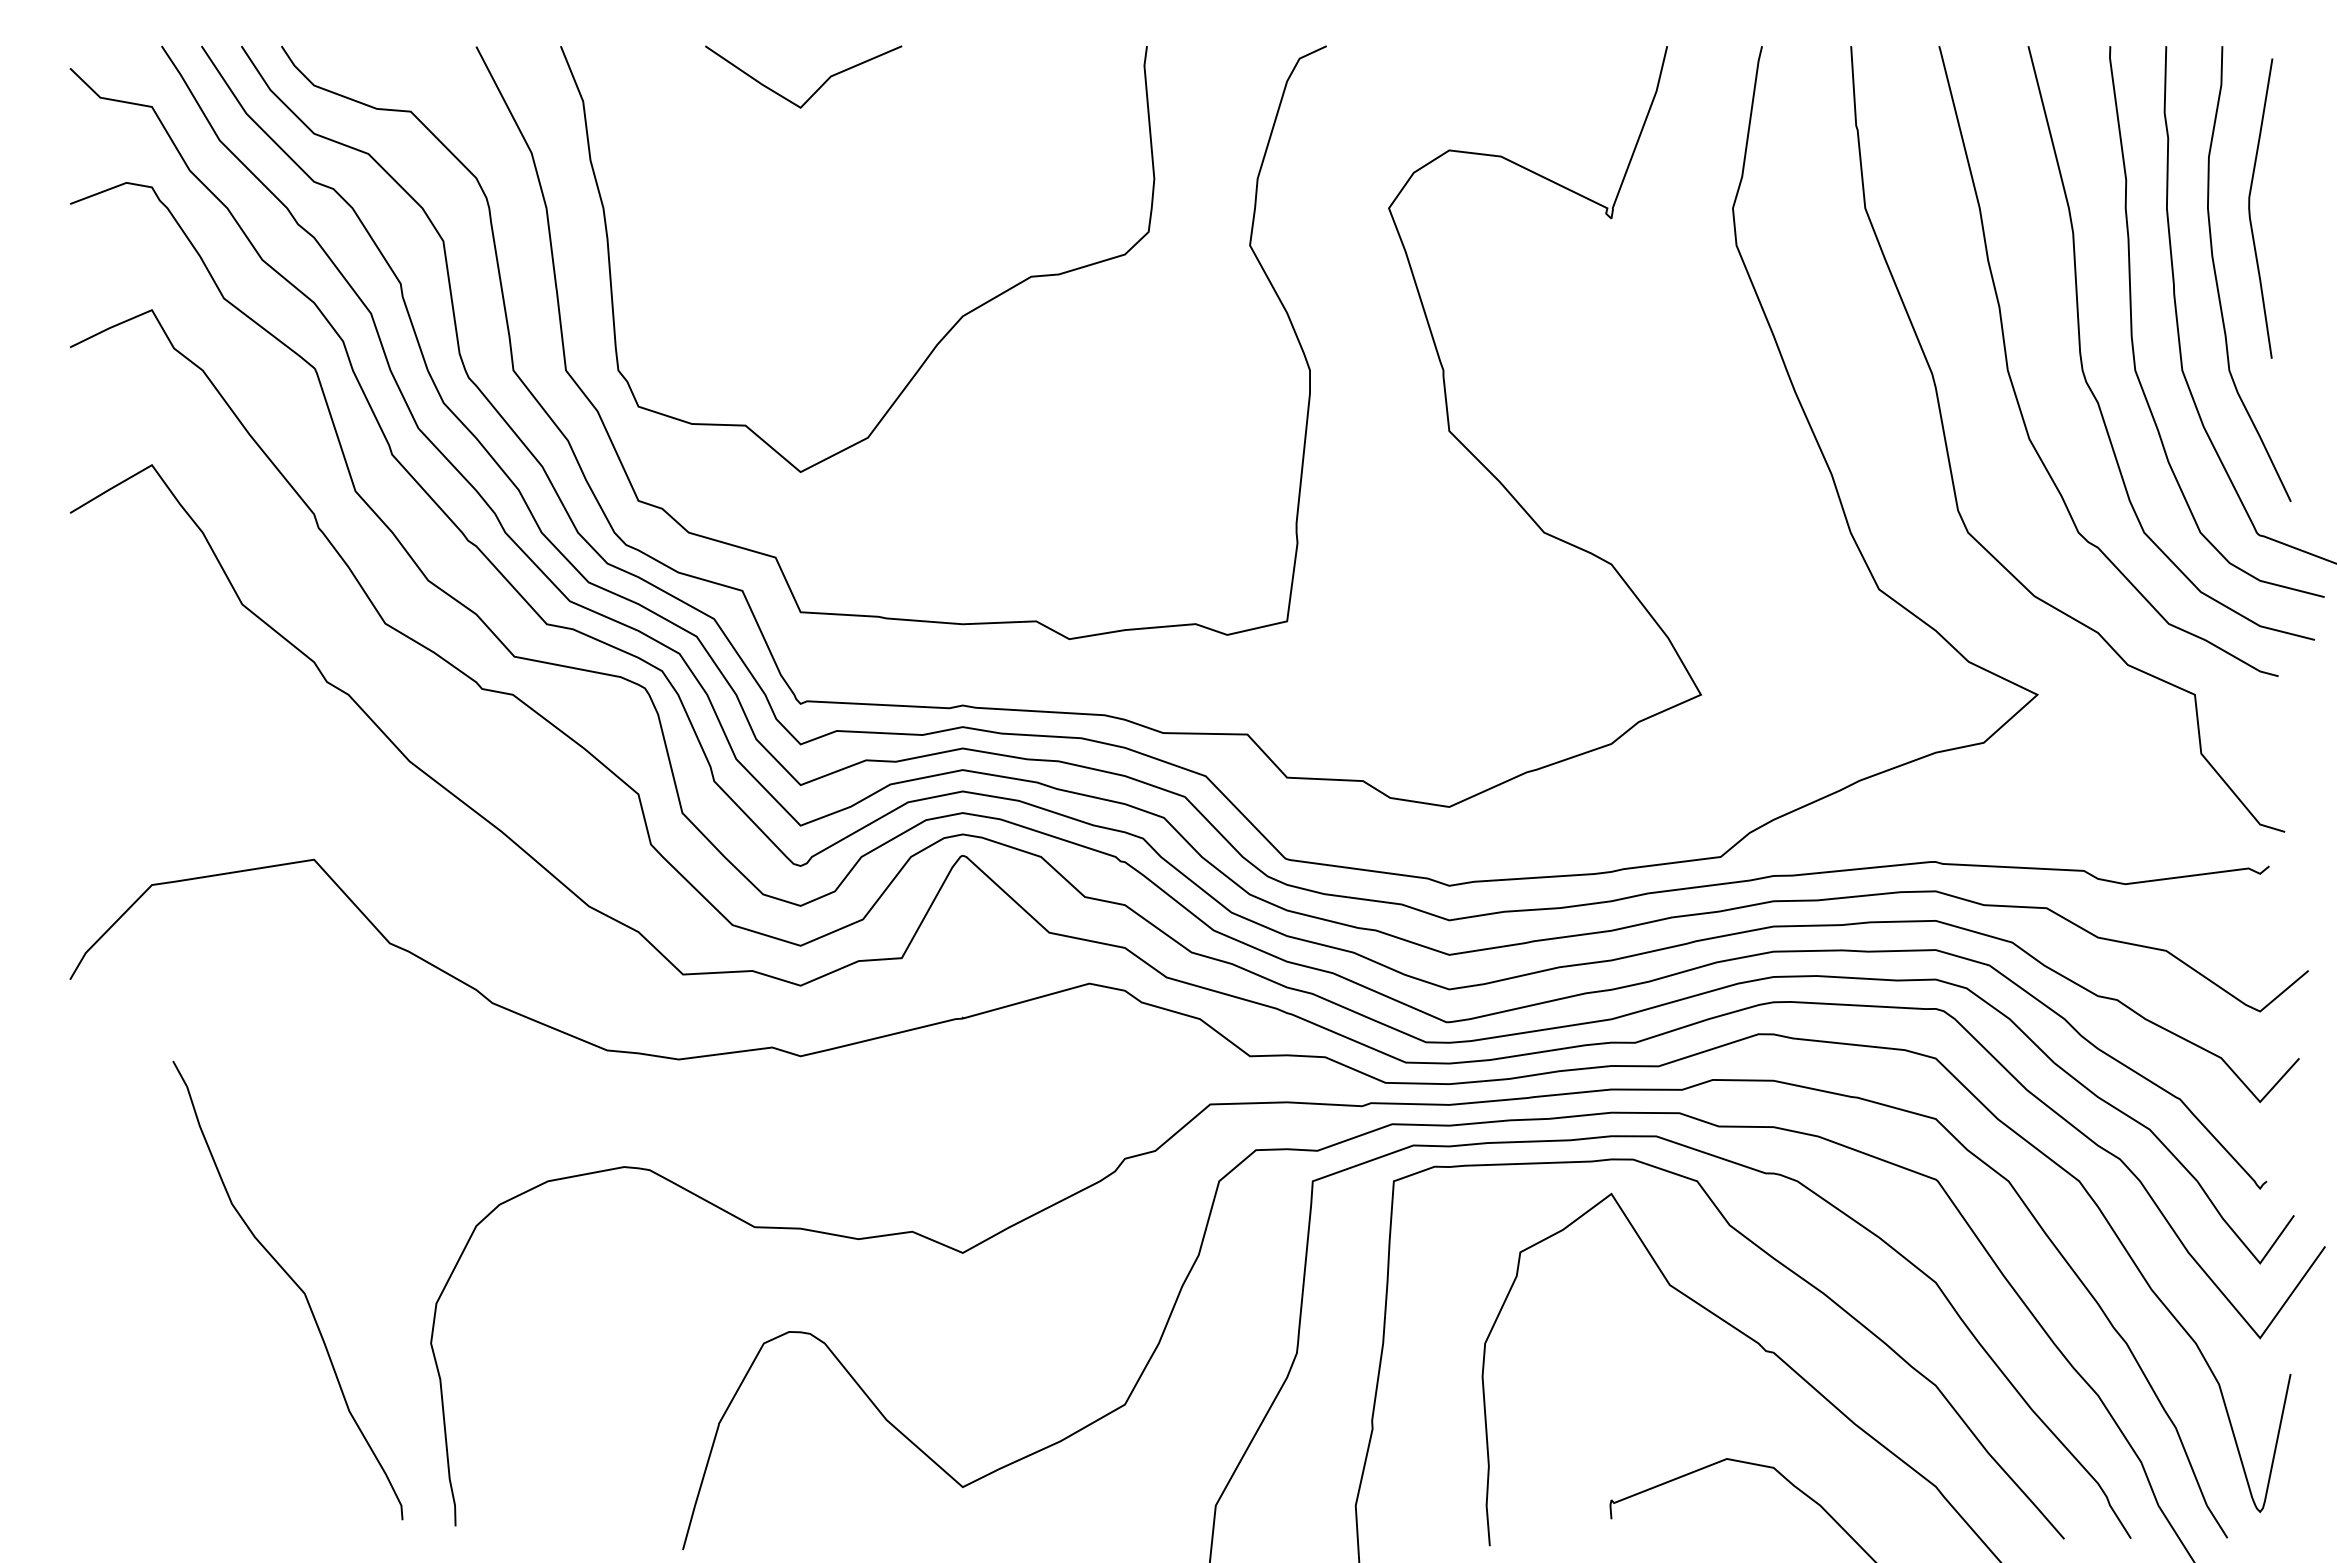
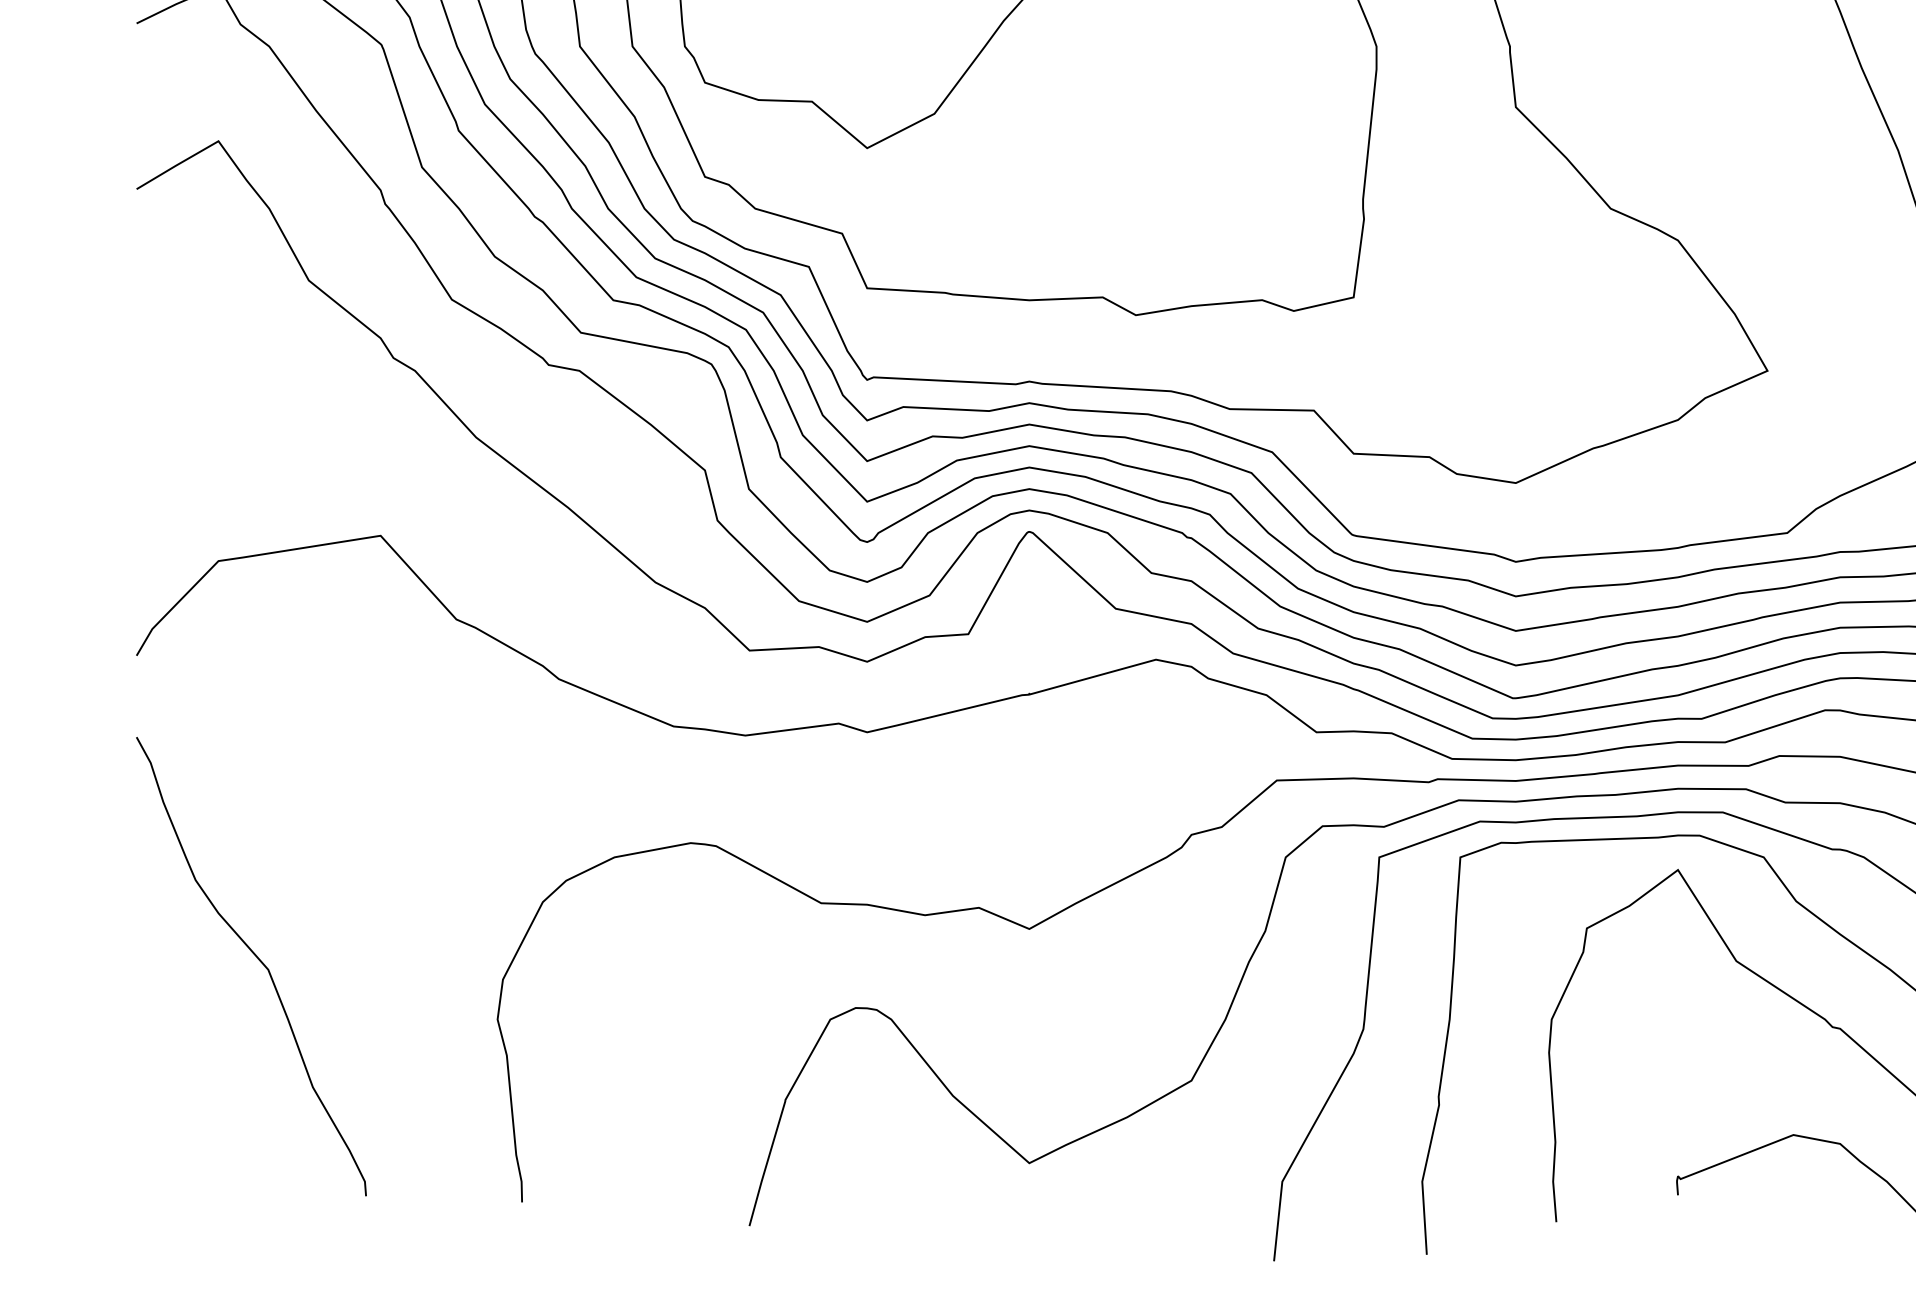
curve: (294, 1283) -> (258, 959), moved

